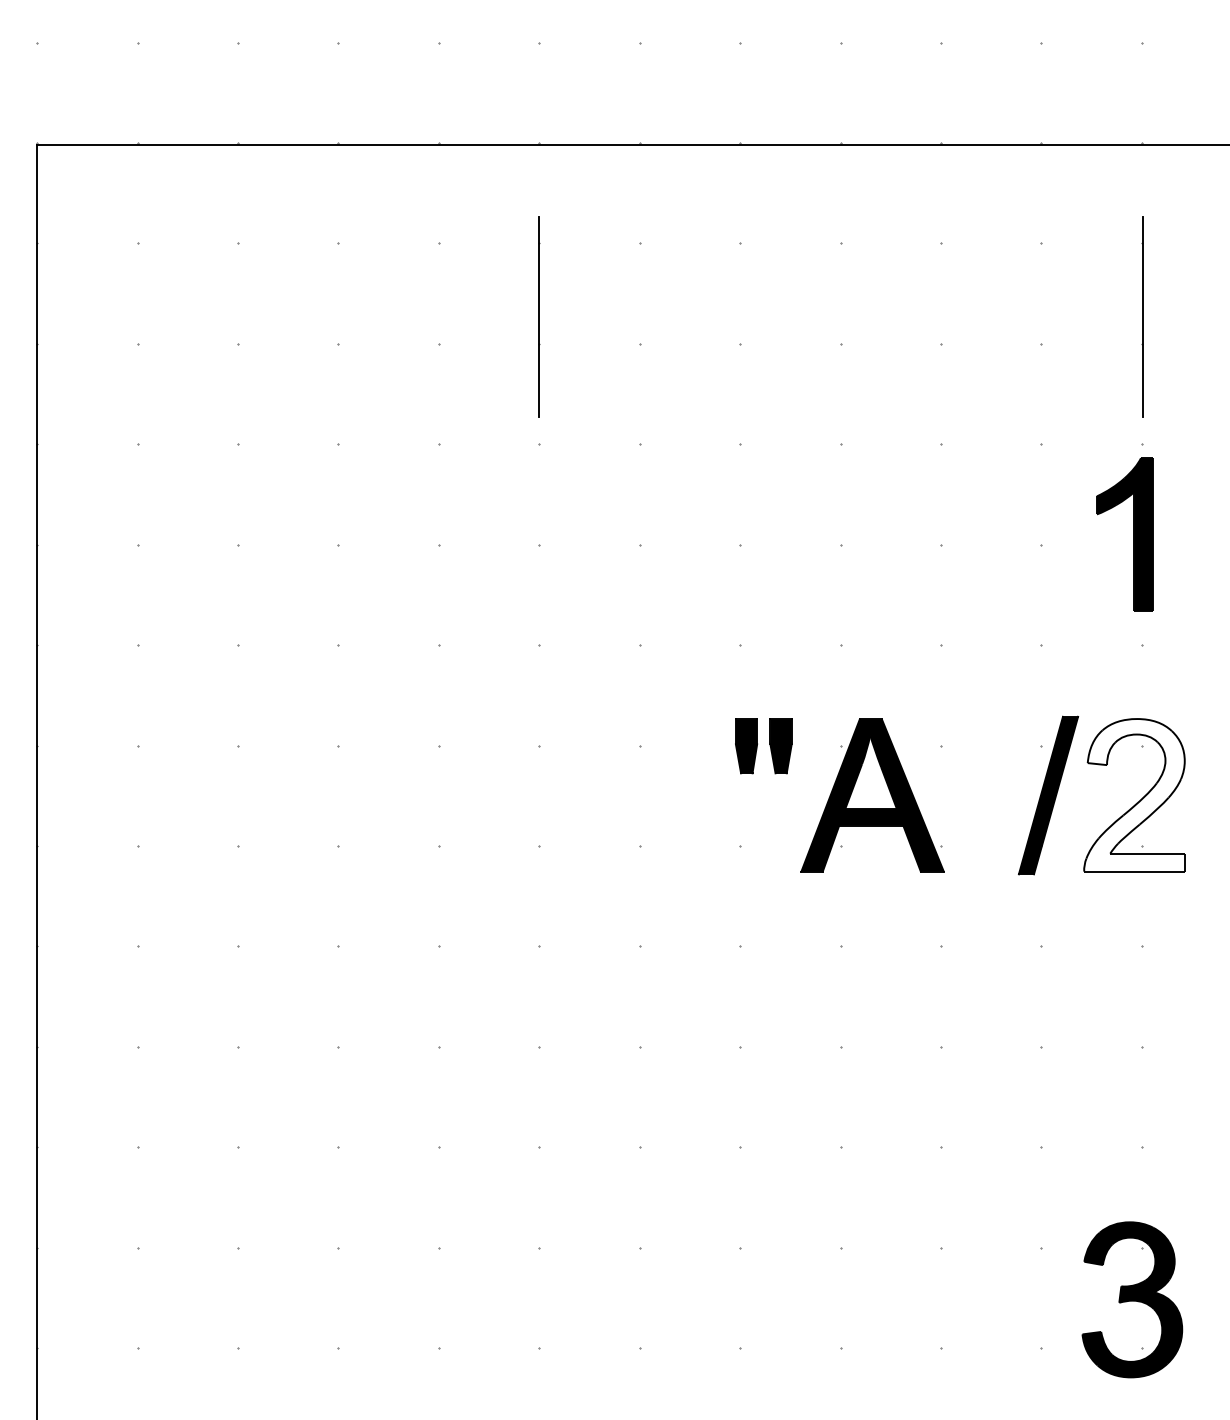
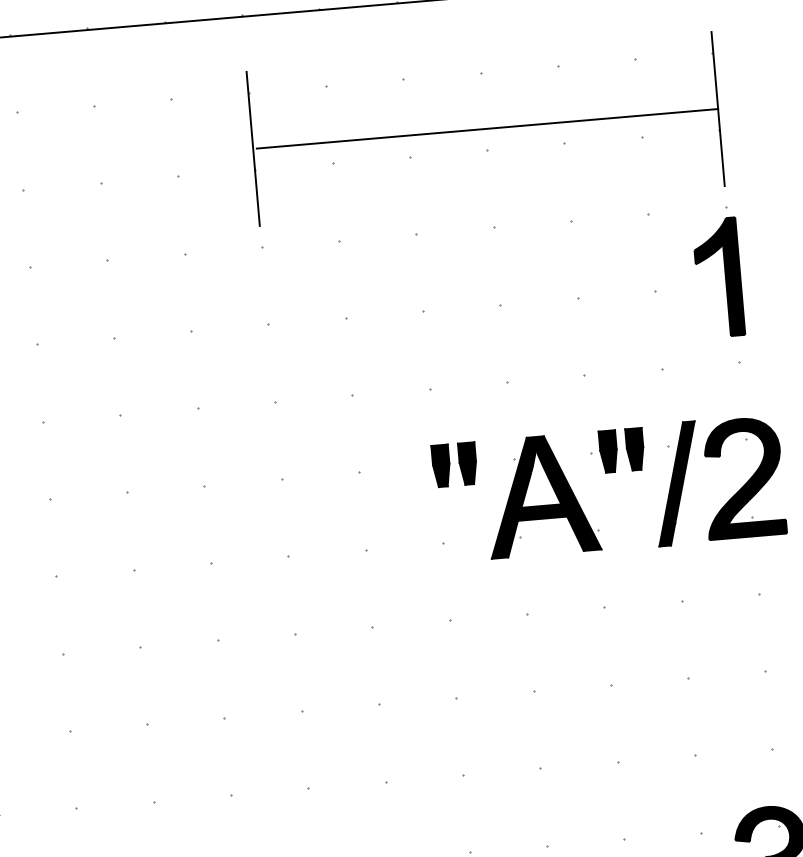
line: (842, 316) -> (486, 128), added
part: (980, 746) -> (621, 450), added
fill: (1134, 795) -> (743, 478), added

